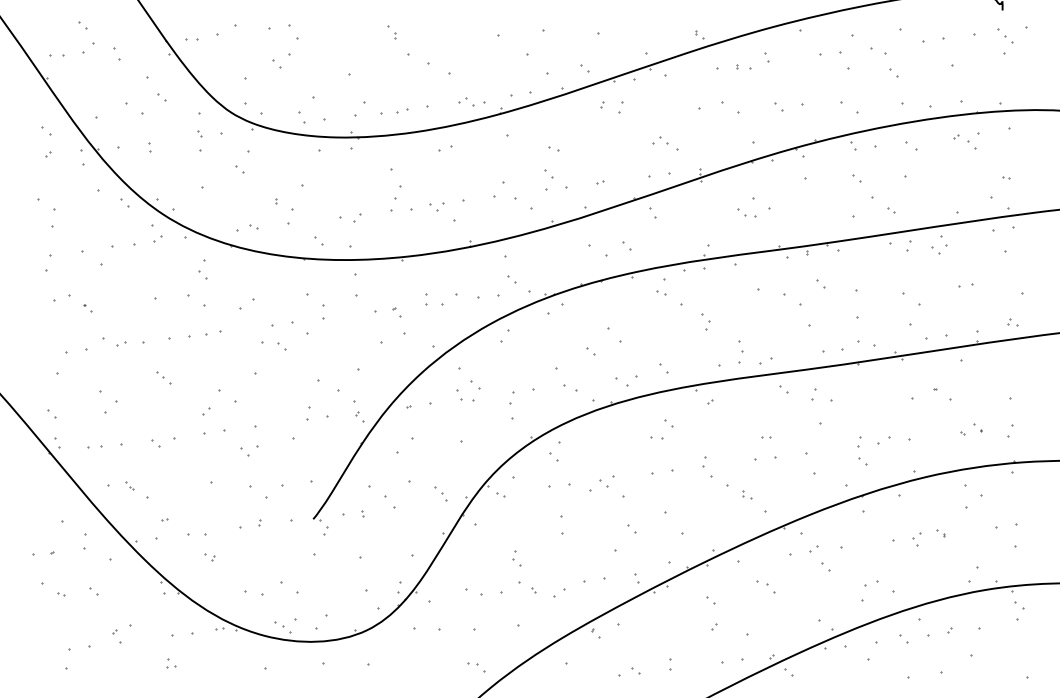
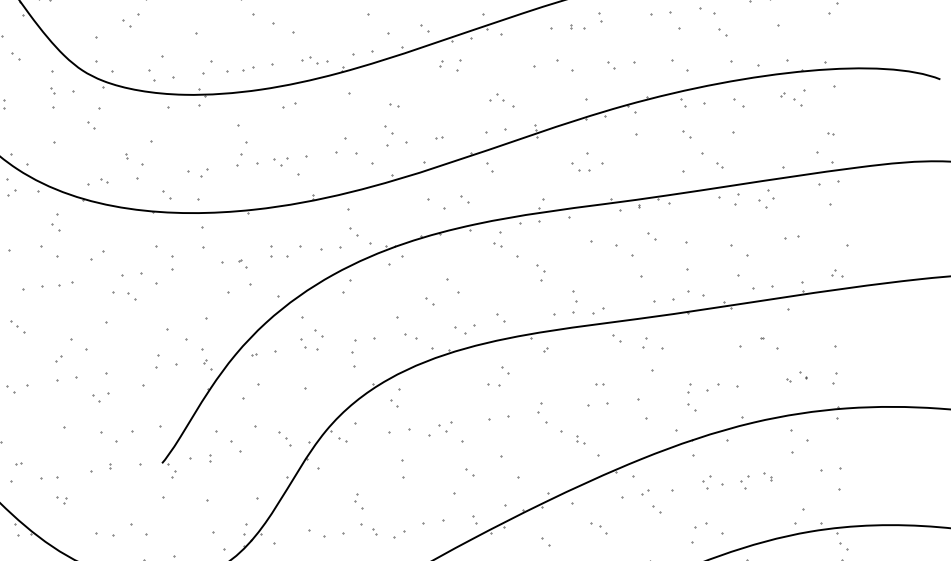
part: (877, 539) -> (706, 482), added

